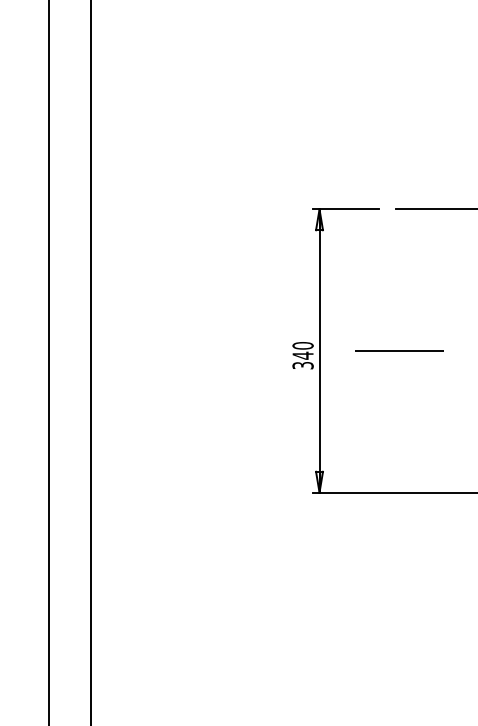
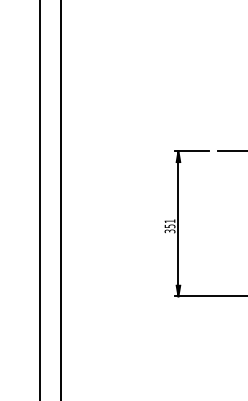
text: (302, 350) -> (169, 223), 340 -> 351
line: (397, 350) -> (218, 223), removed

